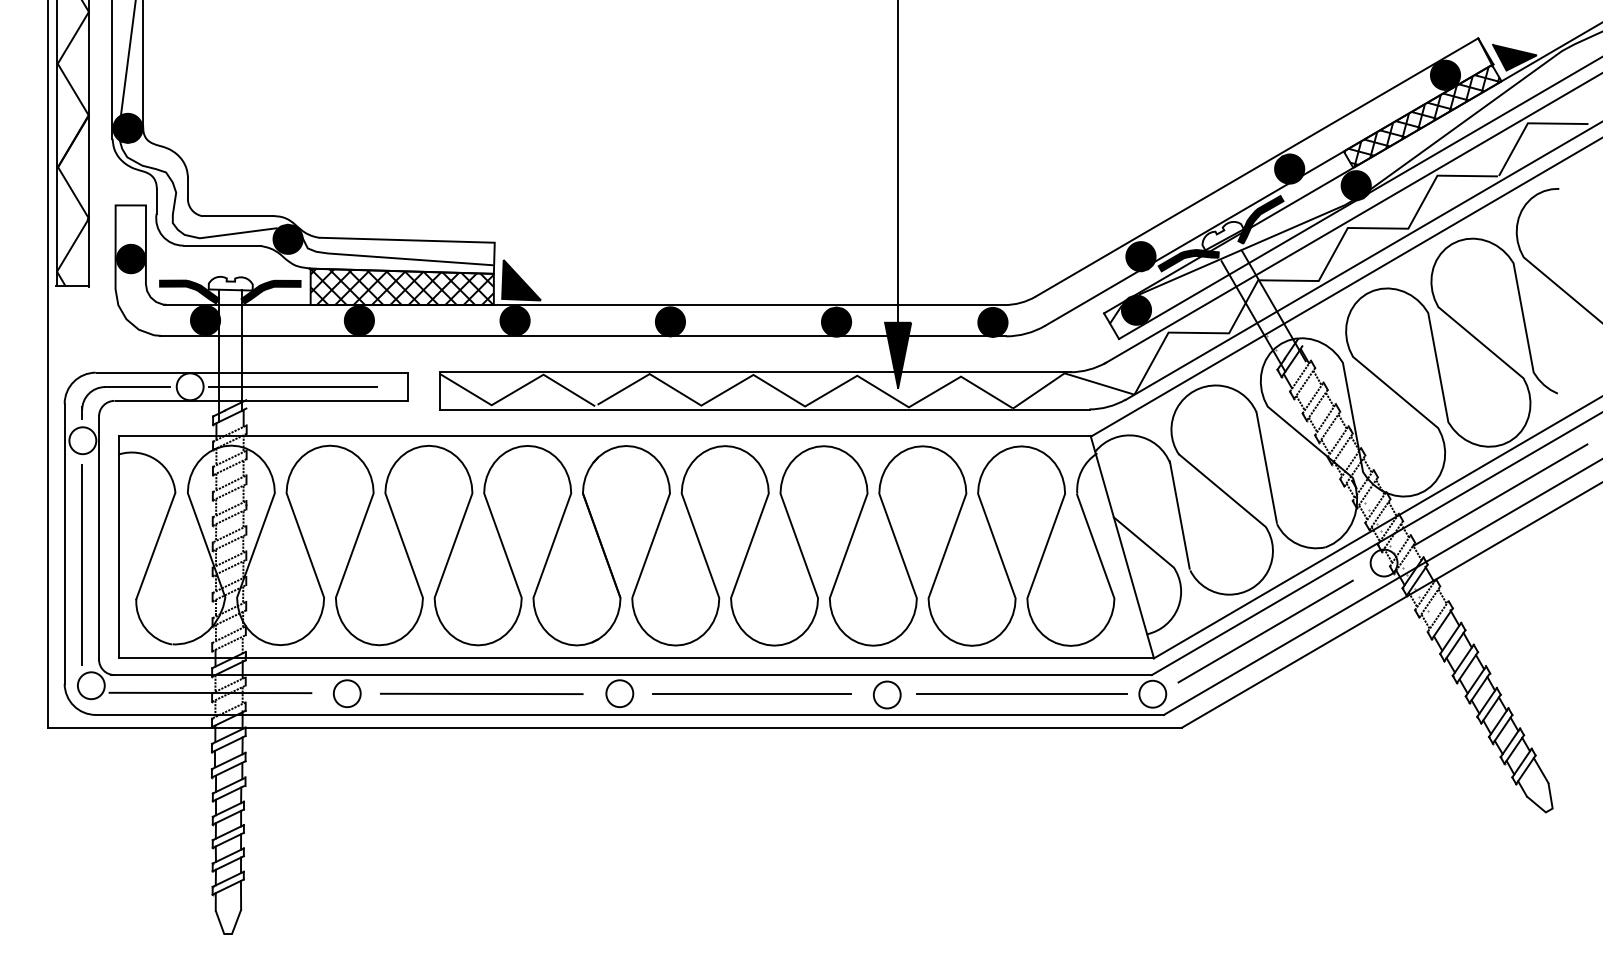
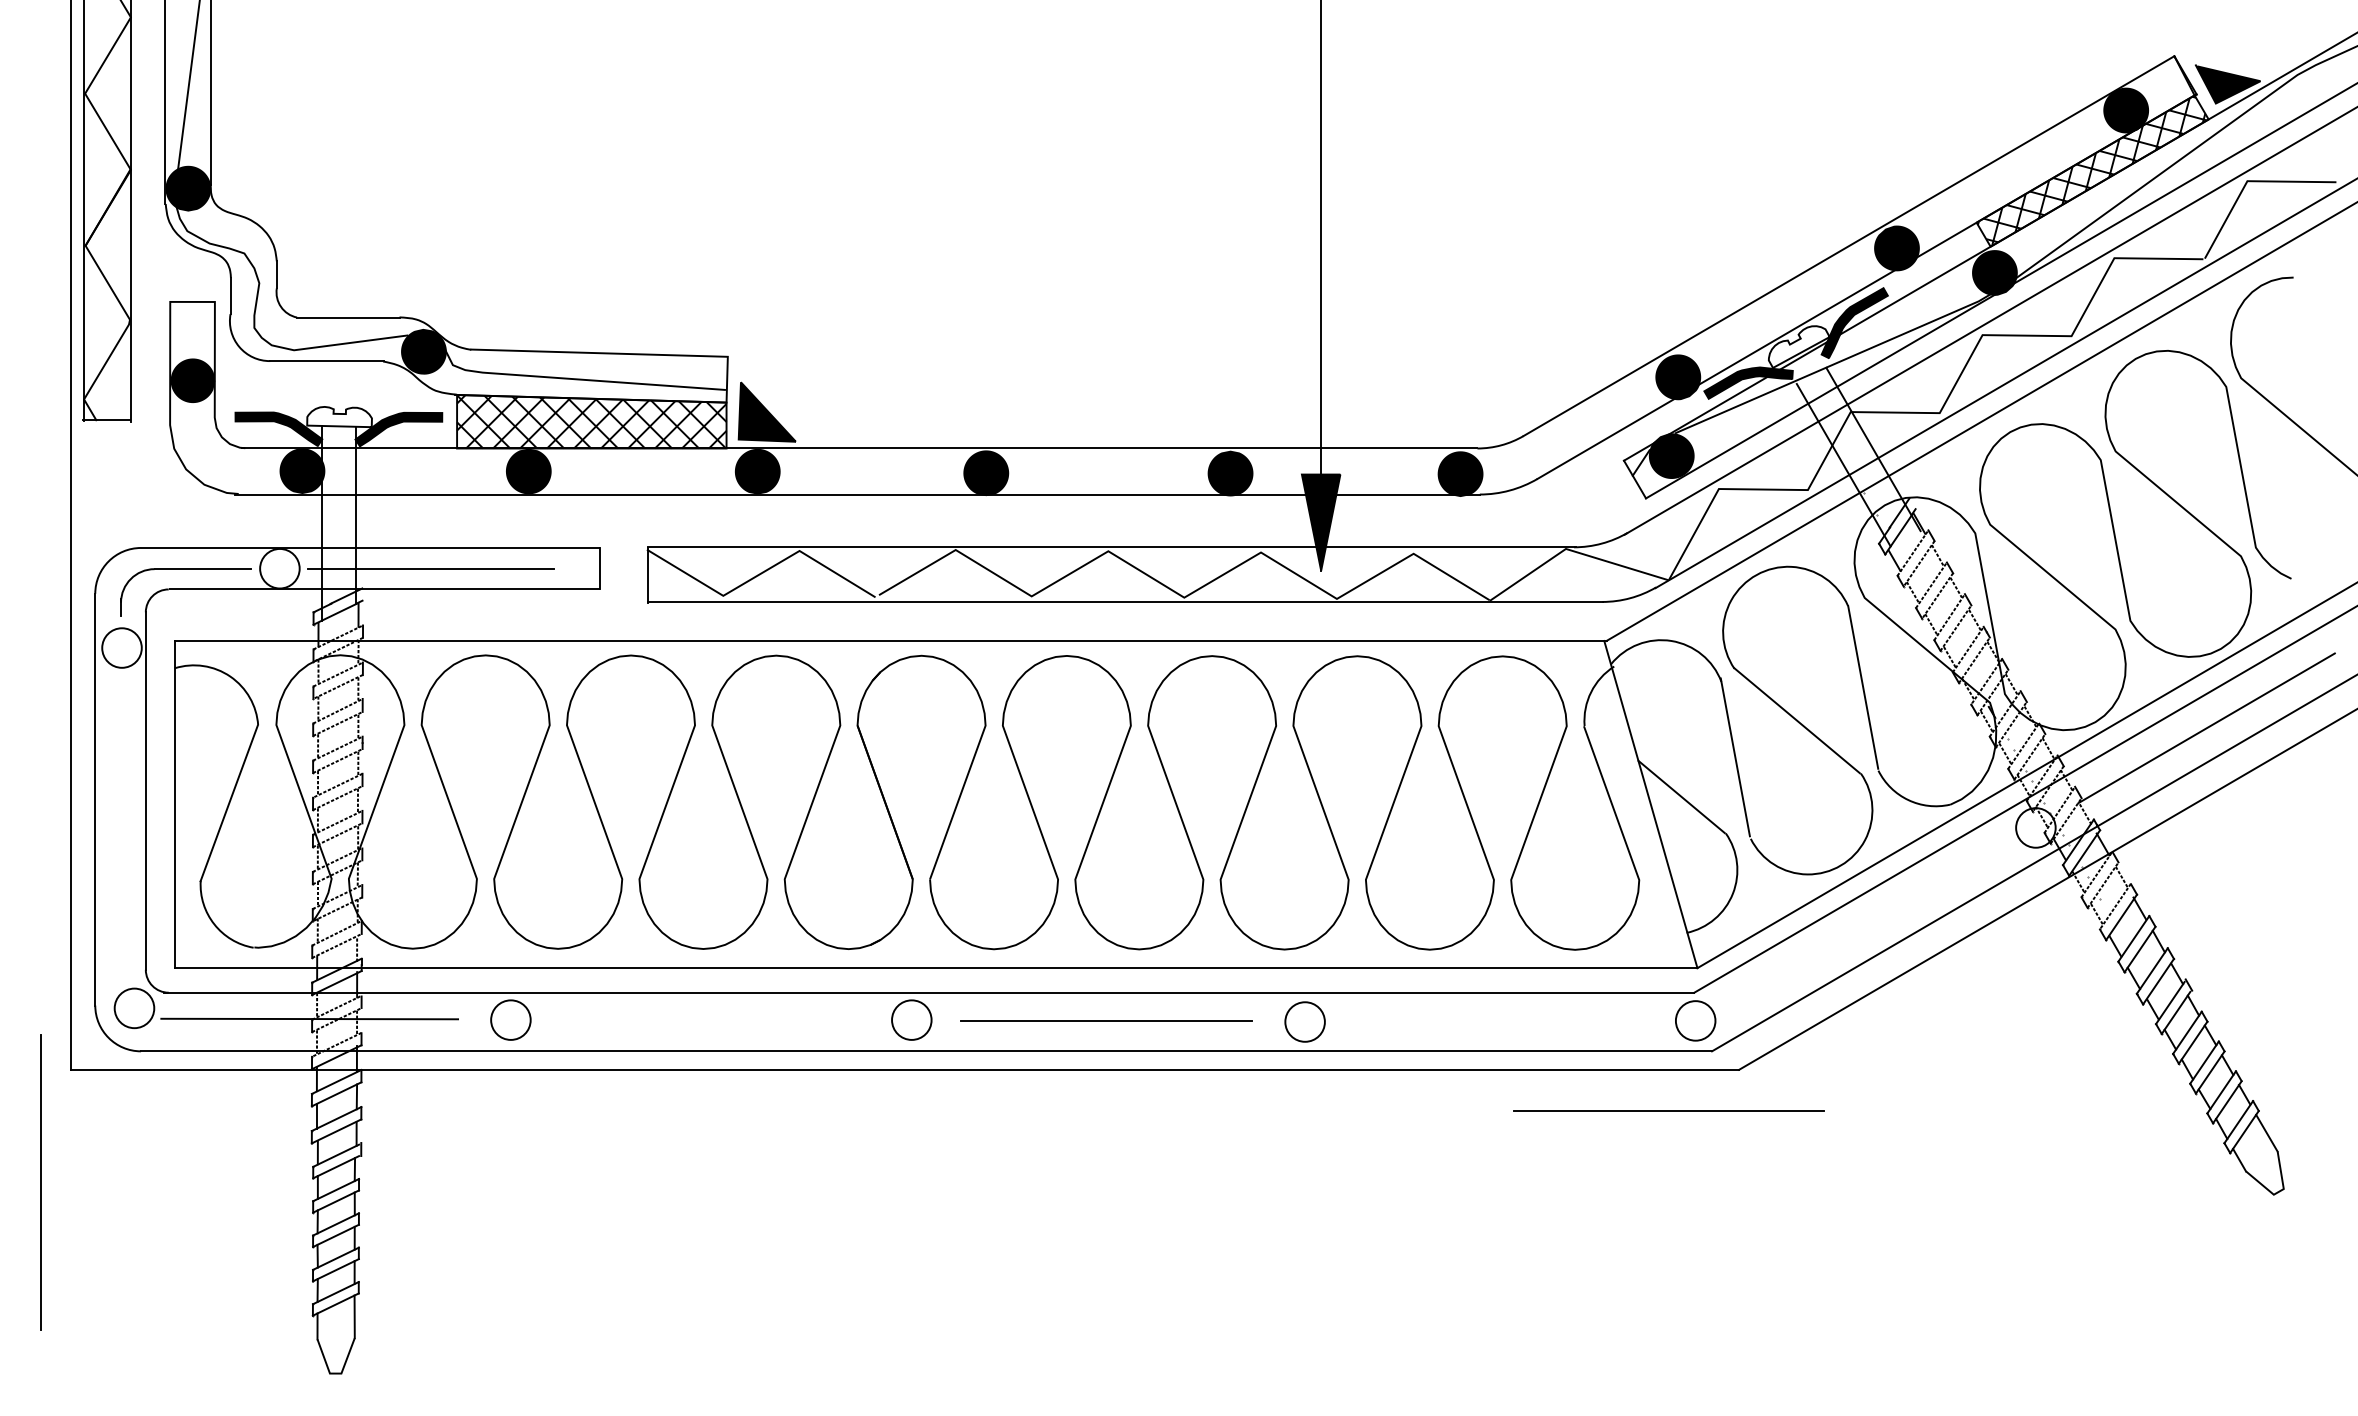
line: (81, 564) -> (40, 1181), moved
line: (1265, 631) -> (1861, 928), removed
line: (481, 693) -> (708, 1019), removed
line: (1021, 693) -> (1668, 1110), moved

